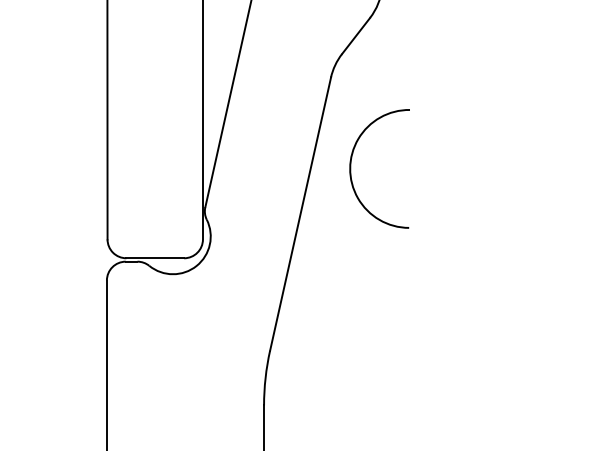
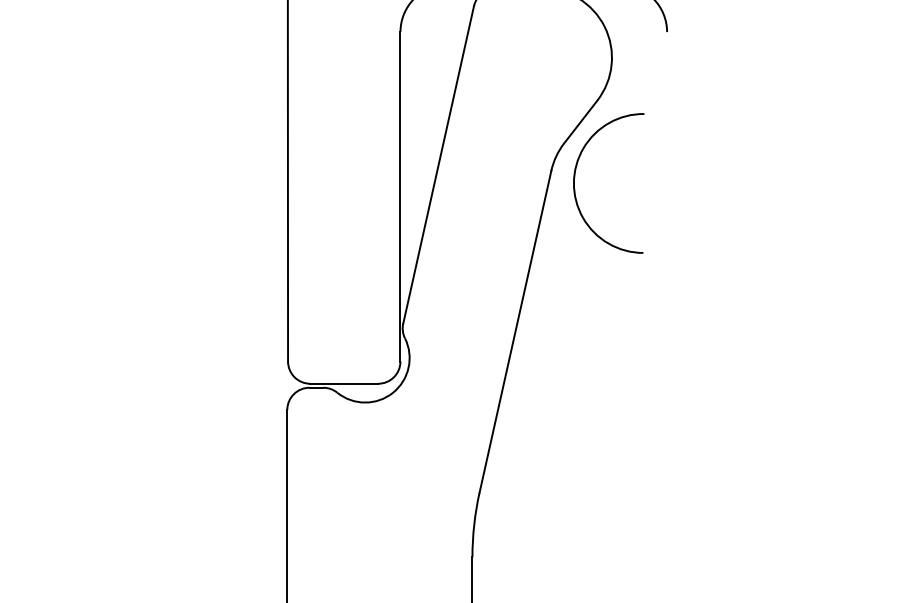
arc: (351, 163) -> (575, 177), moved

